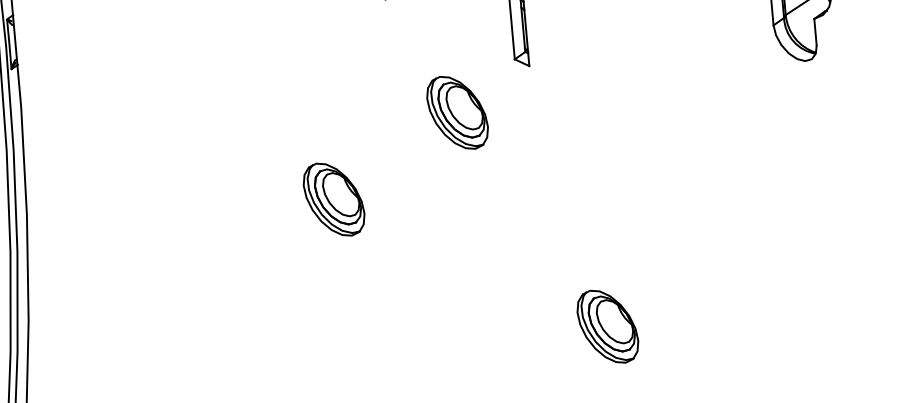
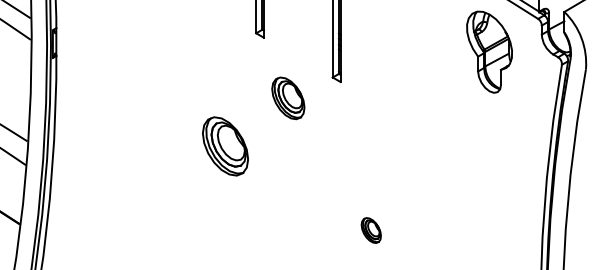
part: (457, 113) -> (288, 98), moved
part: (334, 199) -> (225, 146), size x1.4
part: (608, 326) -> (371, 230), size x0.6

